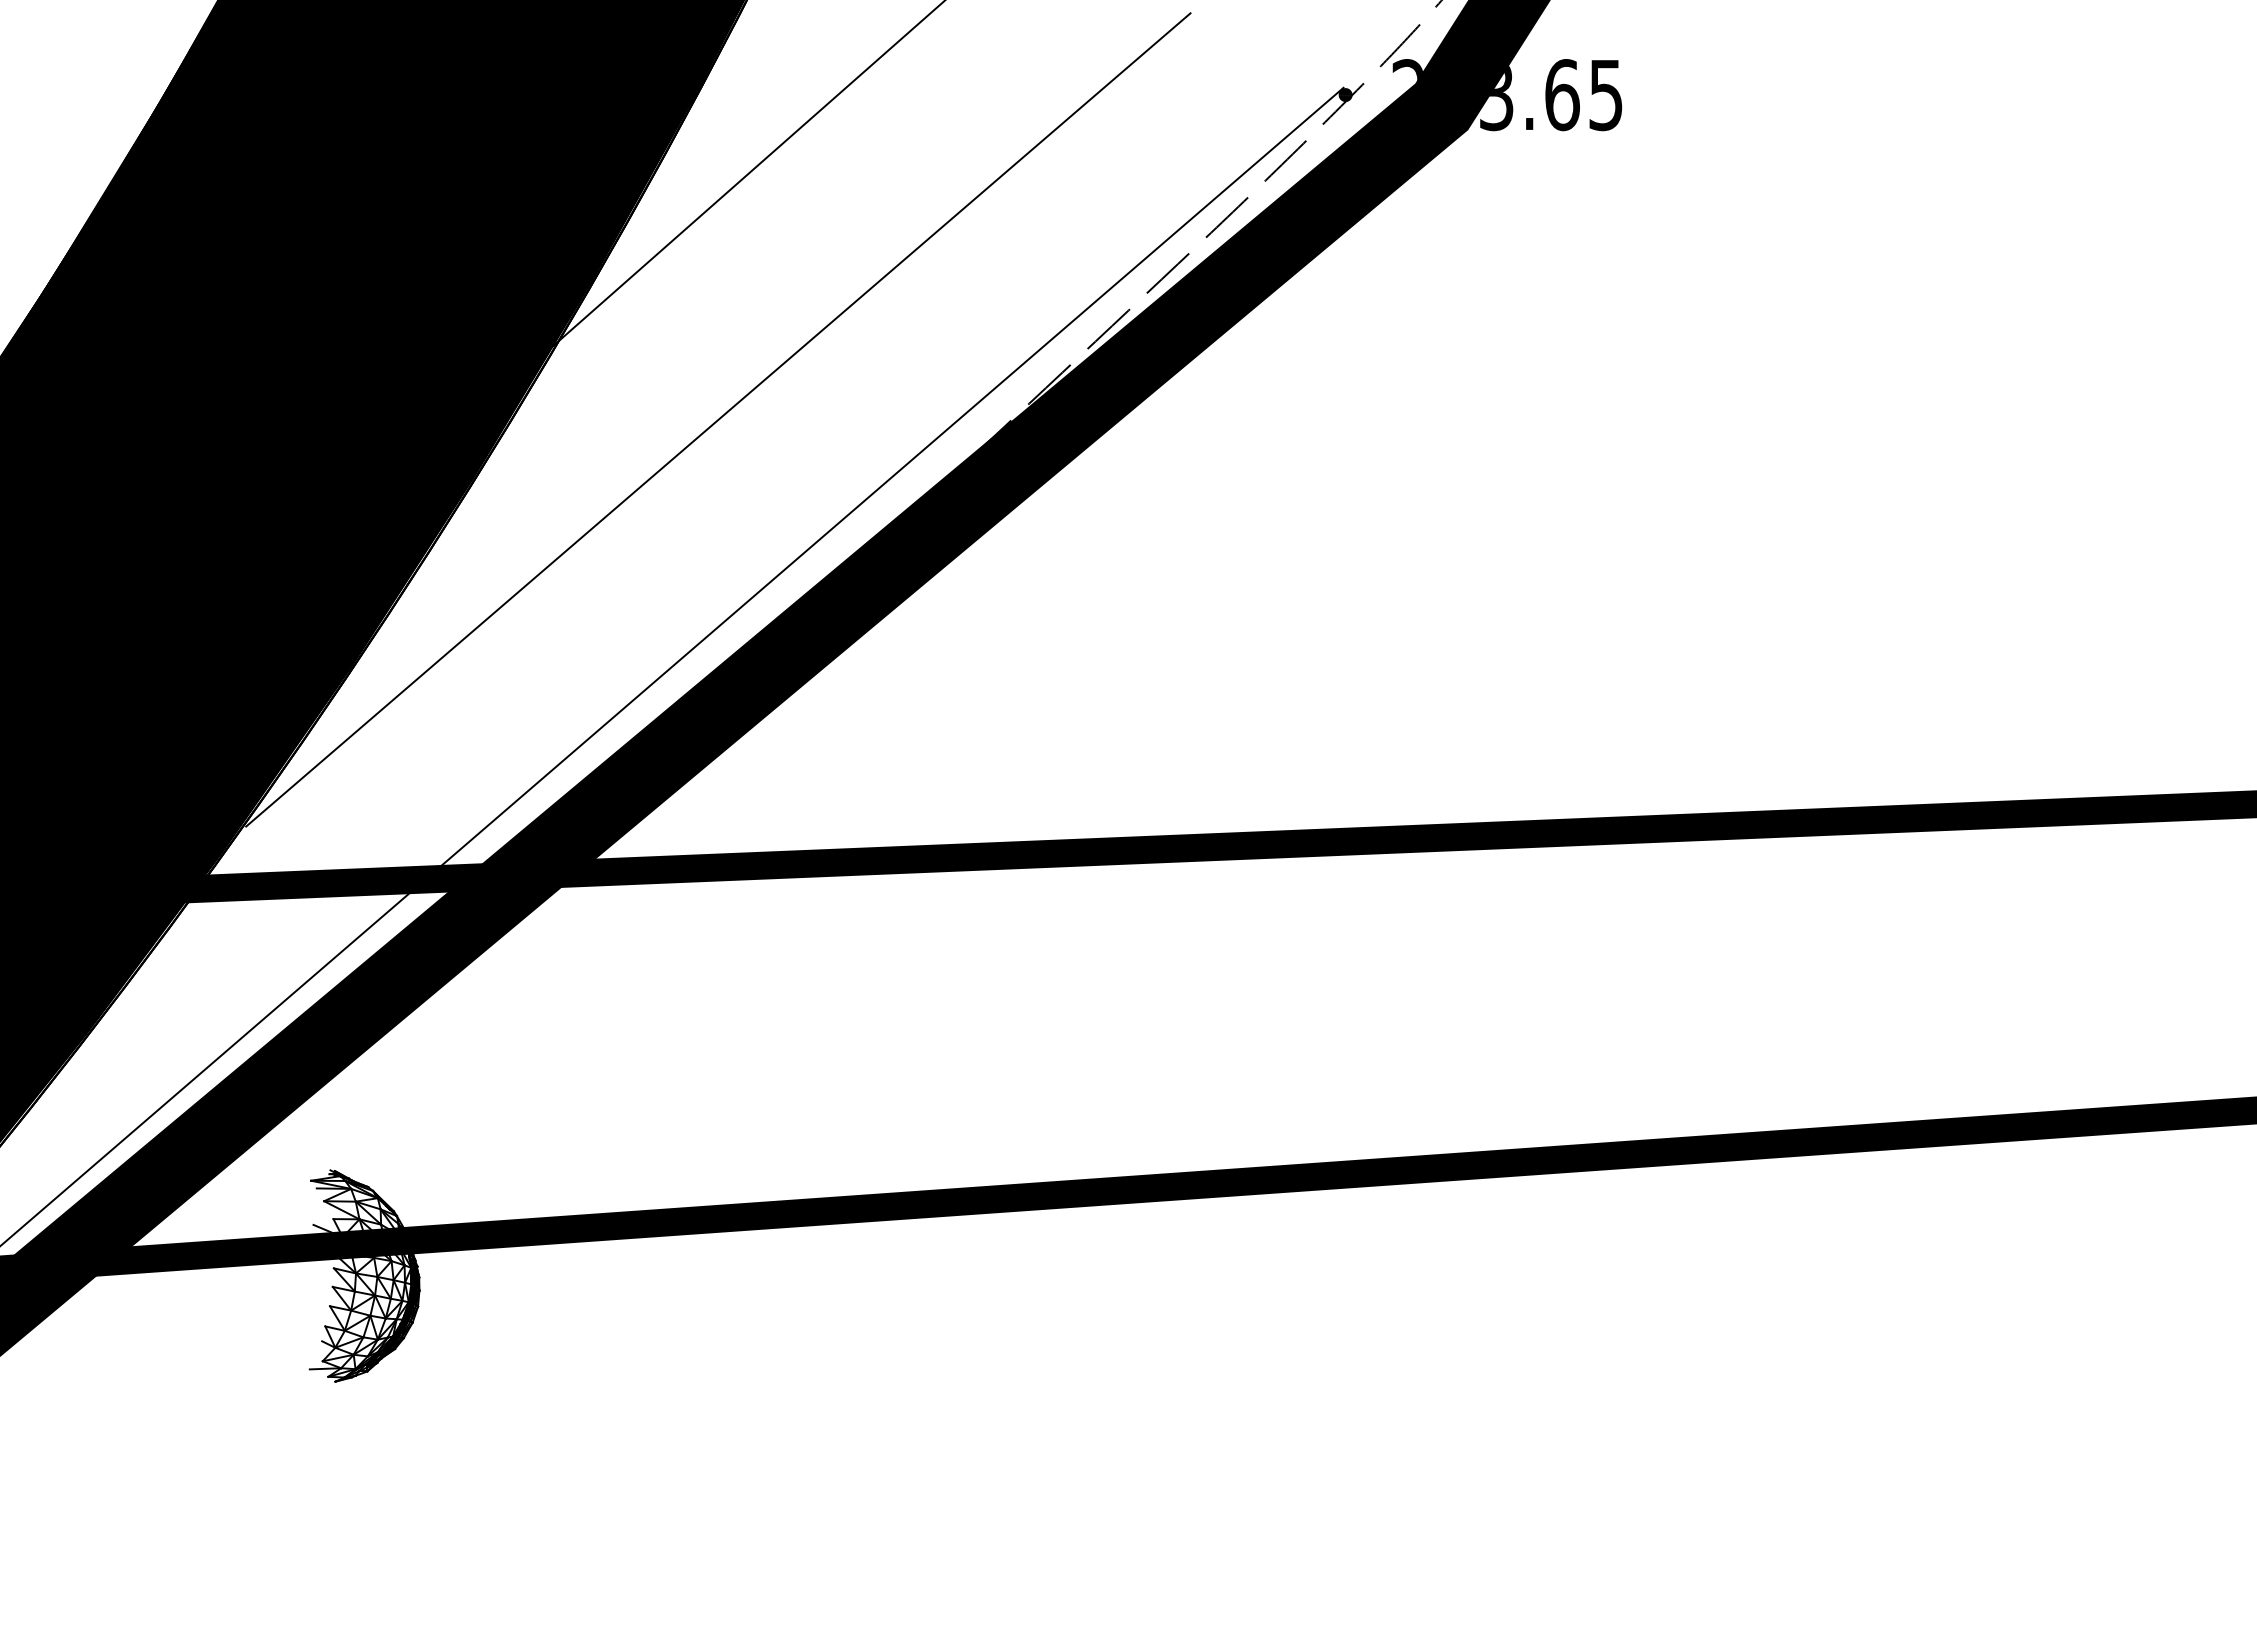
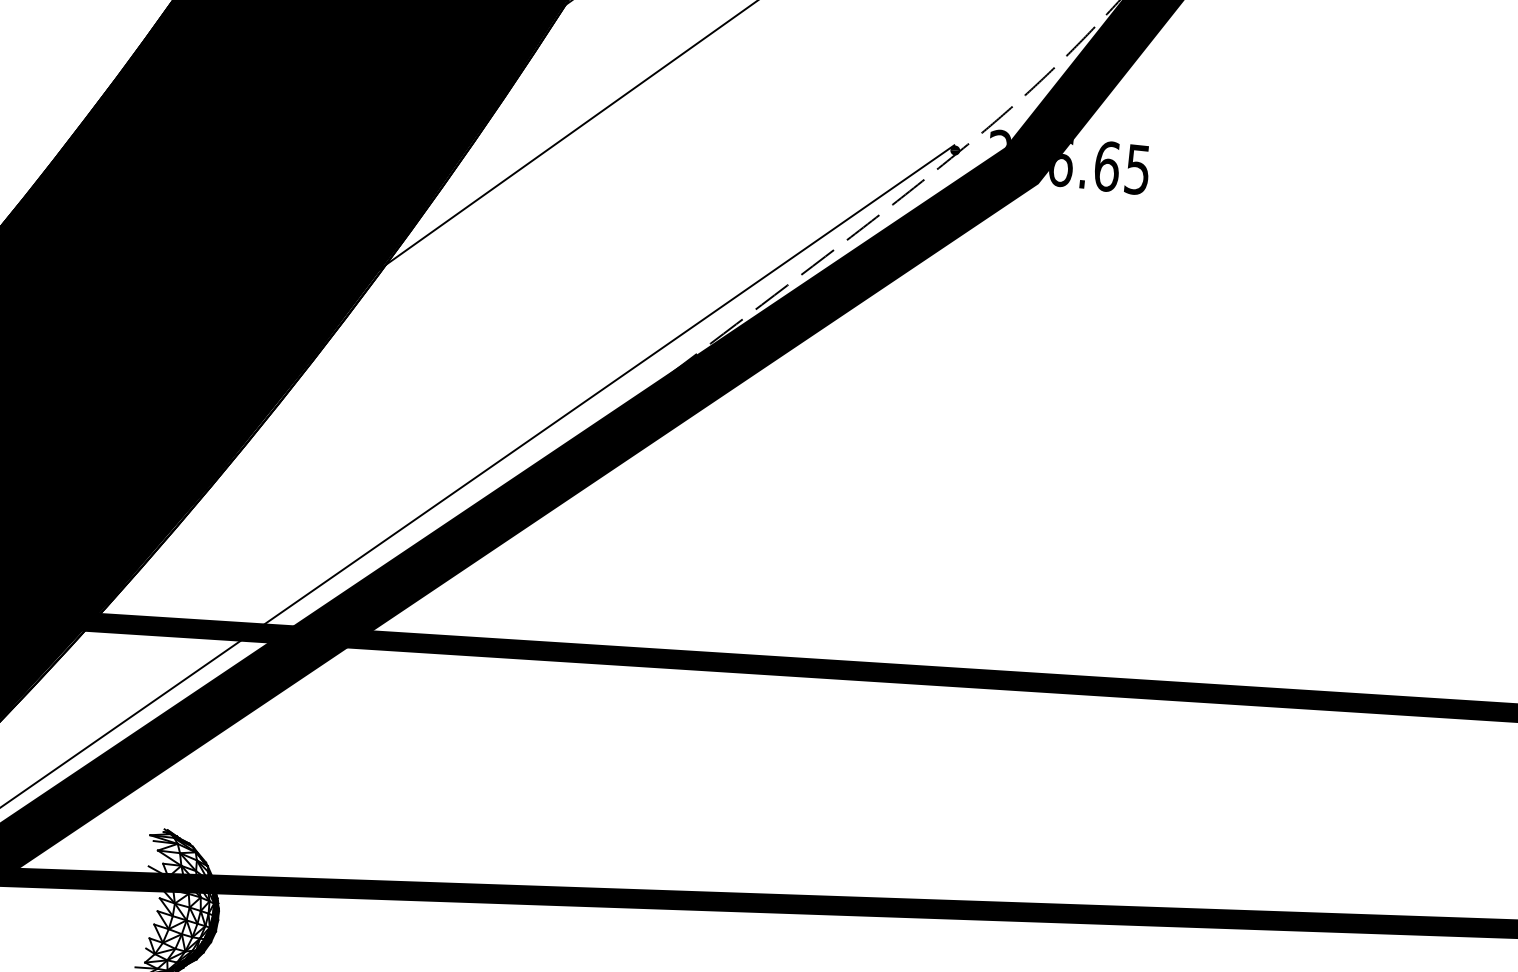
text: (1497, 96) -> (1061, 162), 243.65 -> 246.65
line: (718, 419) -> (491, 331), removed

